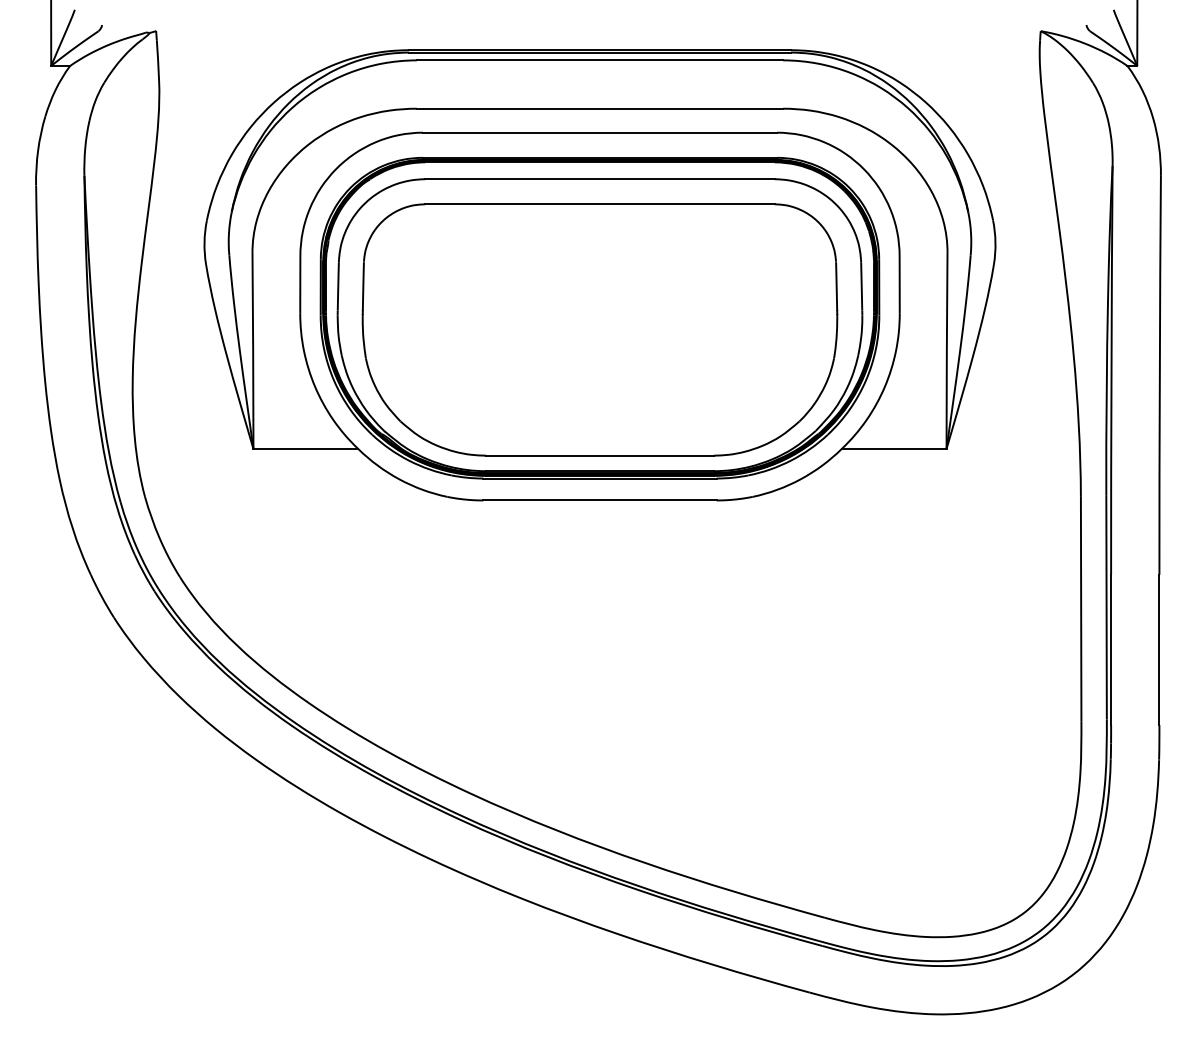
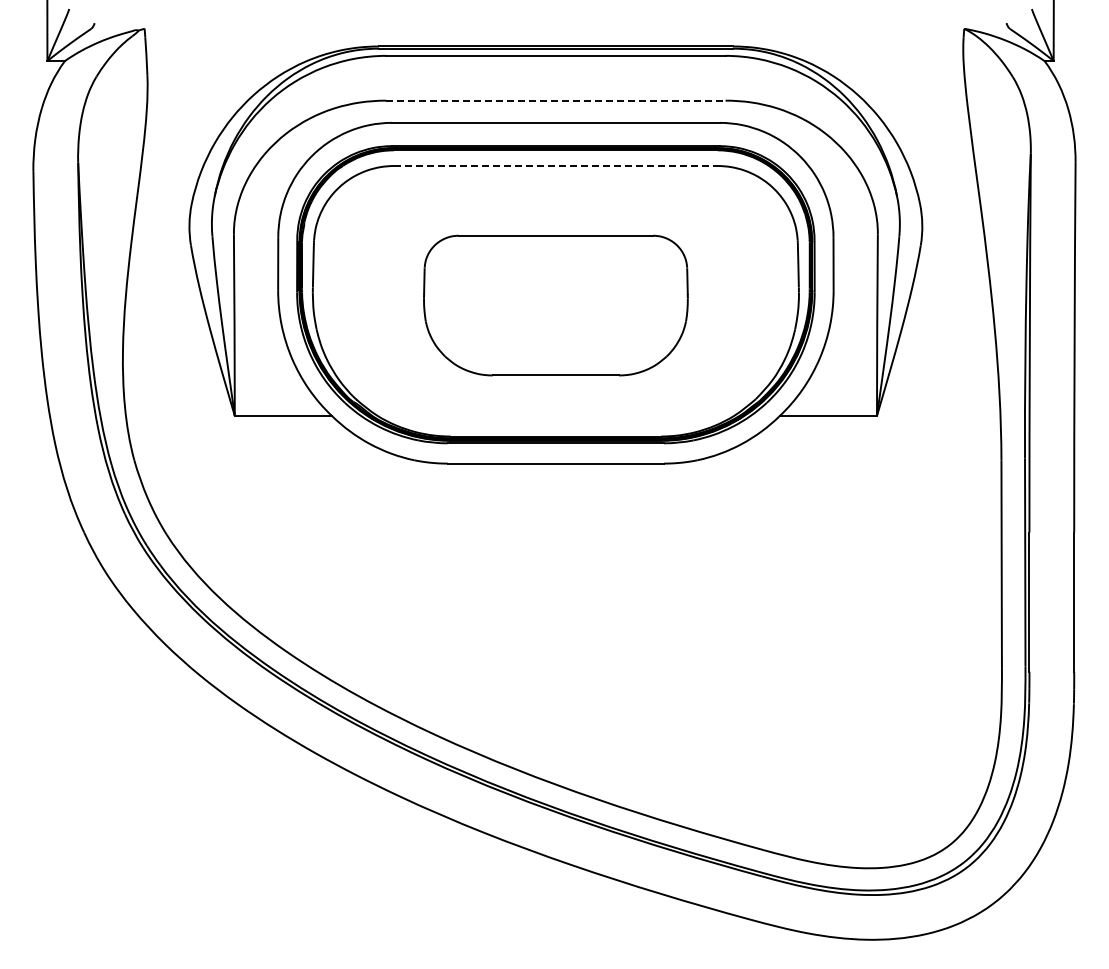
line: (599, 108) -> (555, 100), solid -> dashed
line: (599, 179) -> (555, 166), solid -> dashed
part: (599, 329) -> (555, 305), size x0.6

